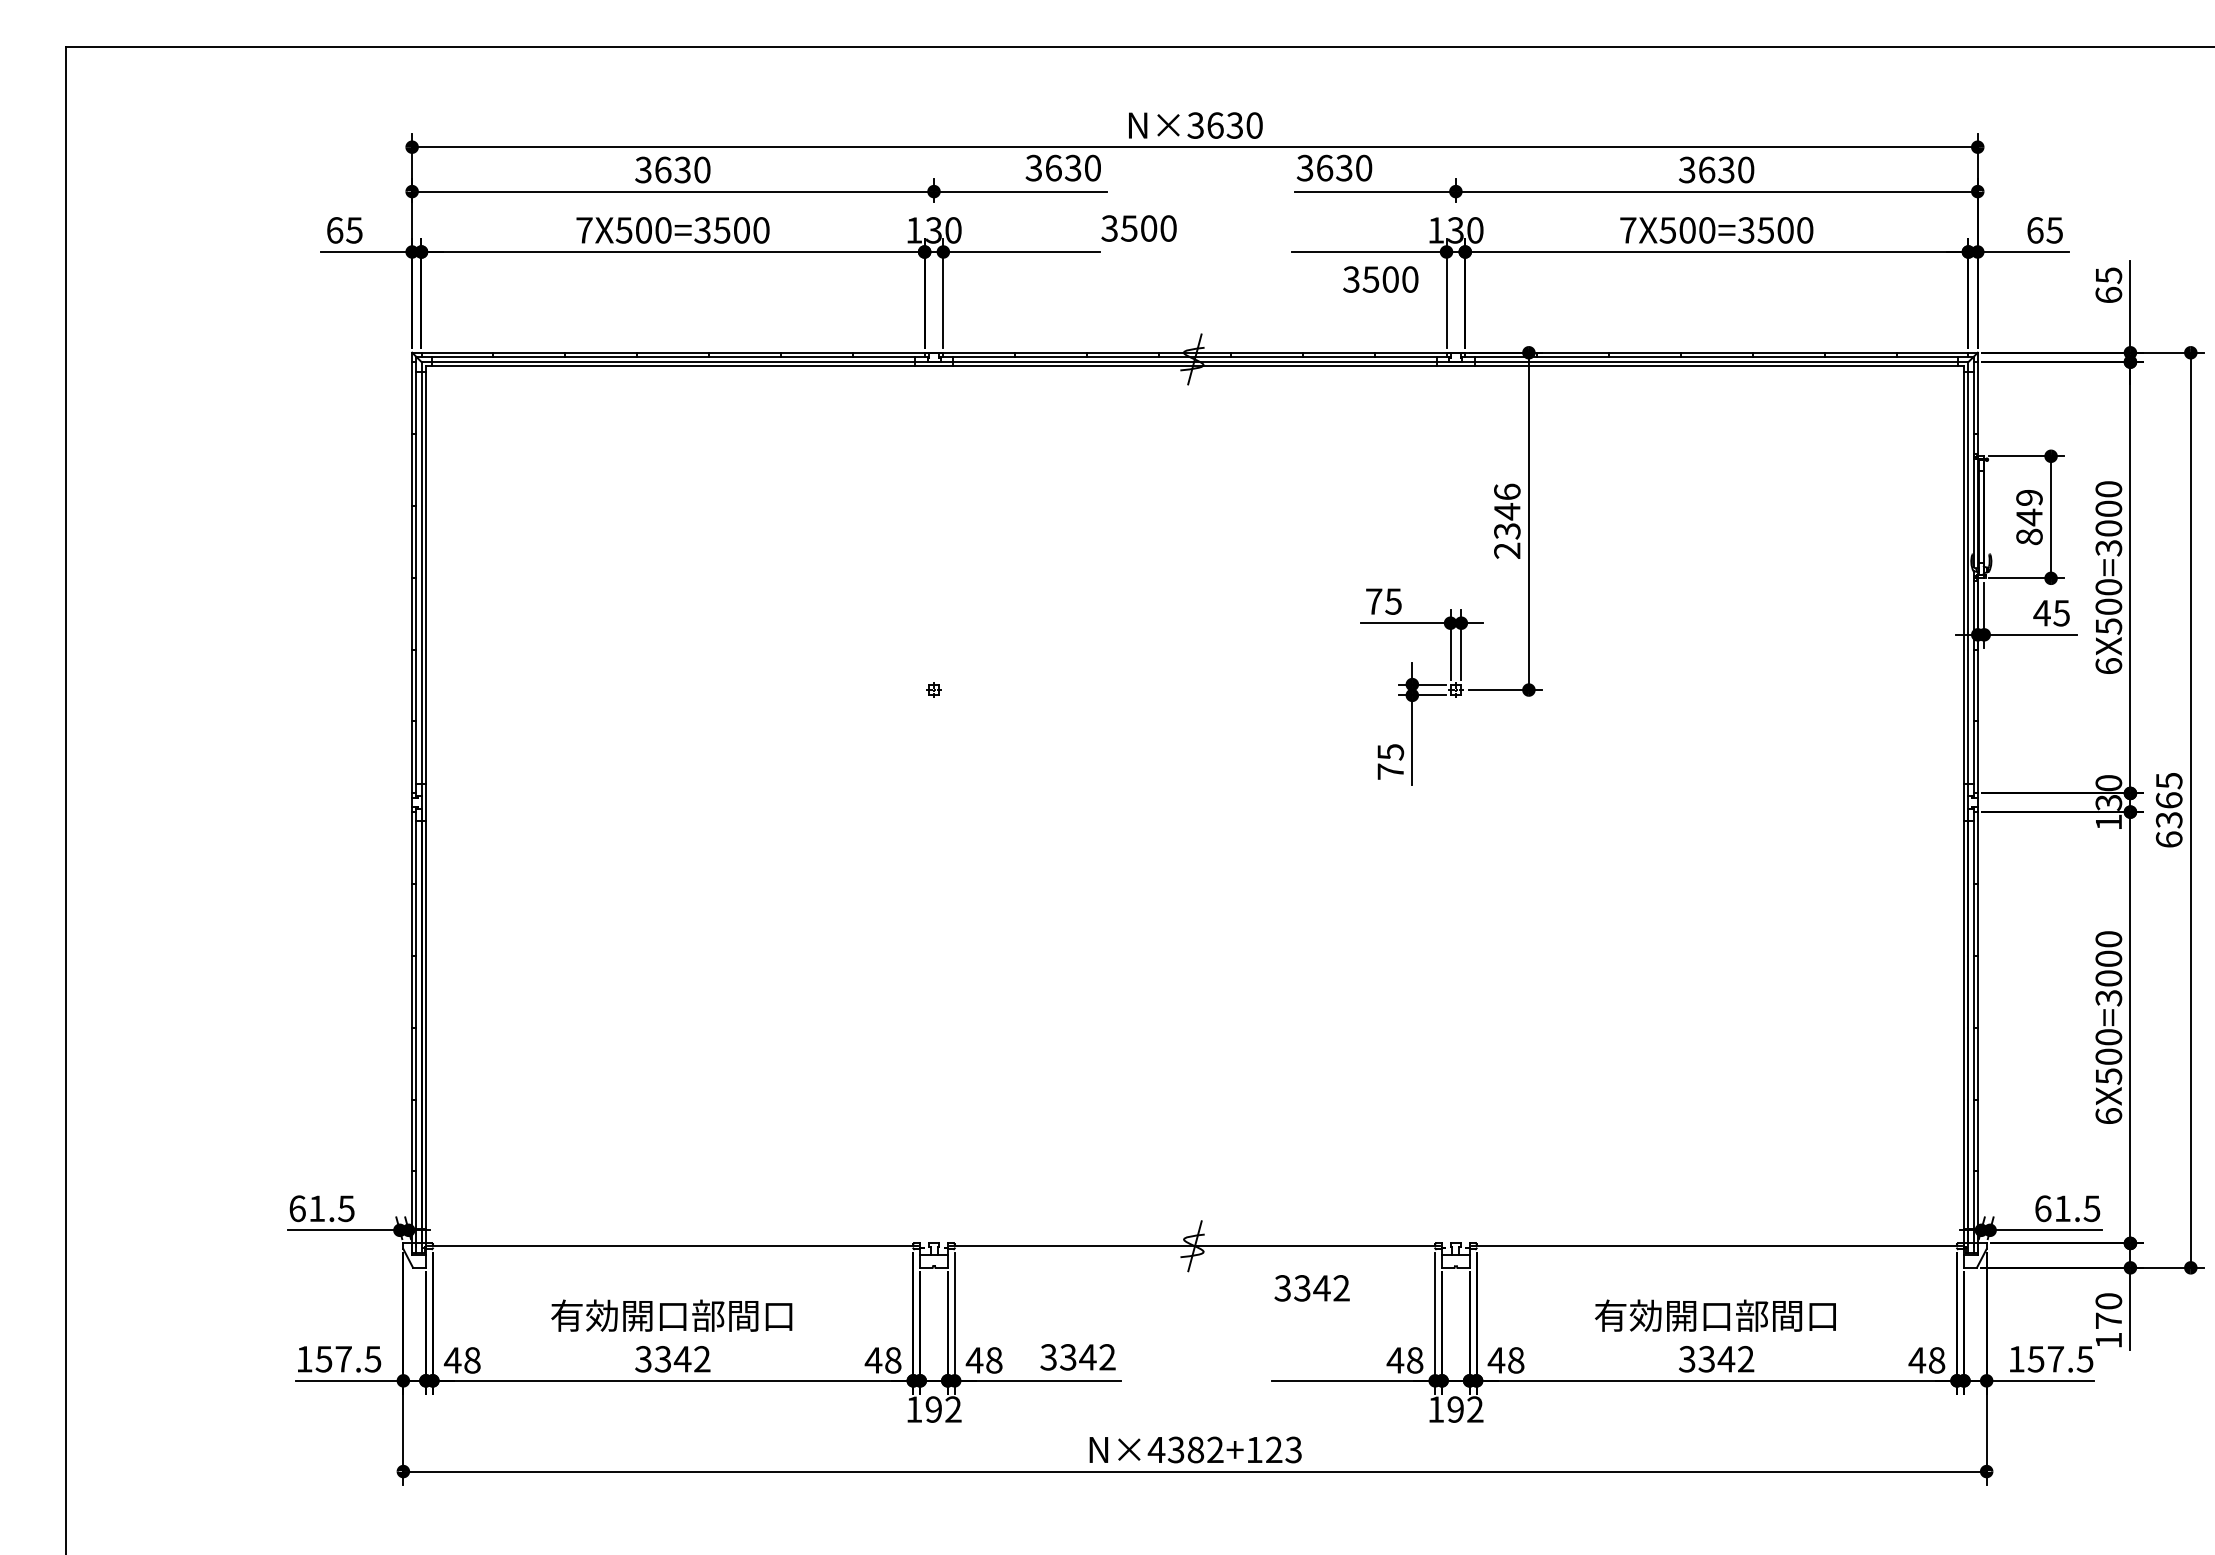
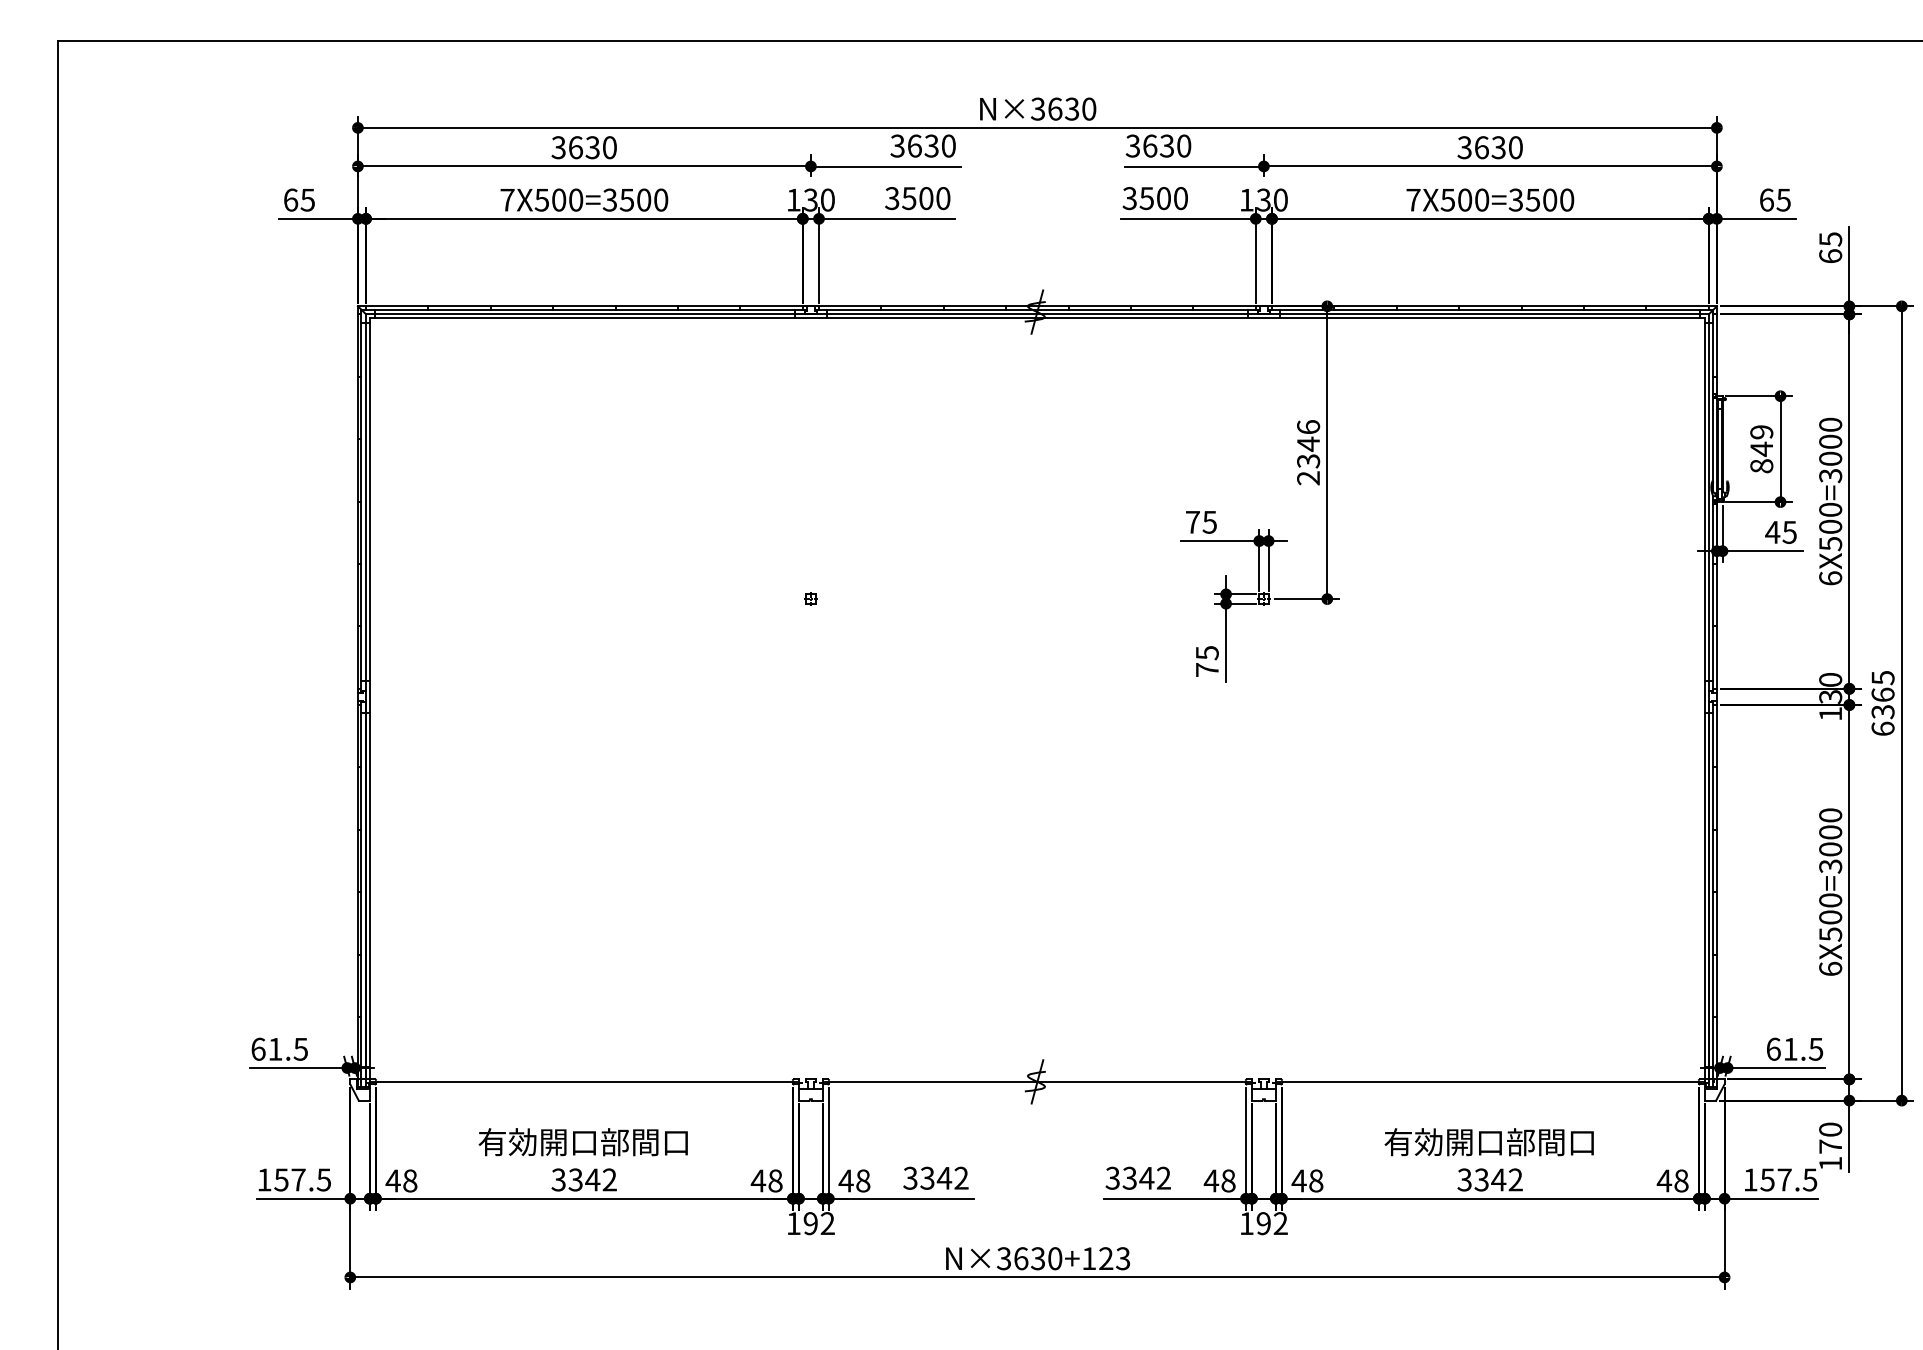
text: (1138, 228) -> (917, 198), moved
text: (1380, 279) -> (1155, 198), moved
text: (1311, 1288) -> (1137, 1178), moved
text: (1185, 1449) -> (1029, 1258), N×4382+123 -> N×3630+123

